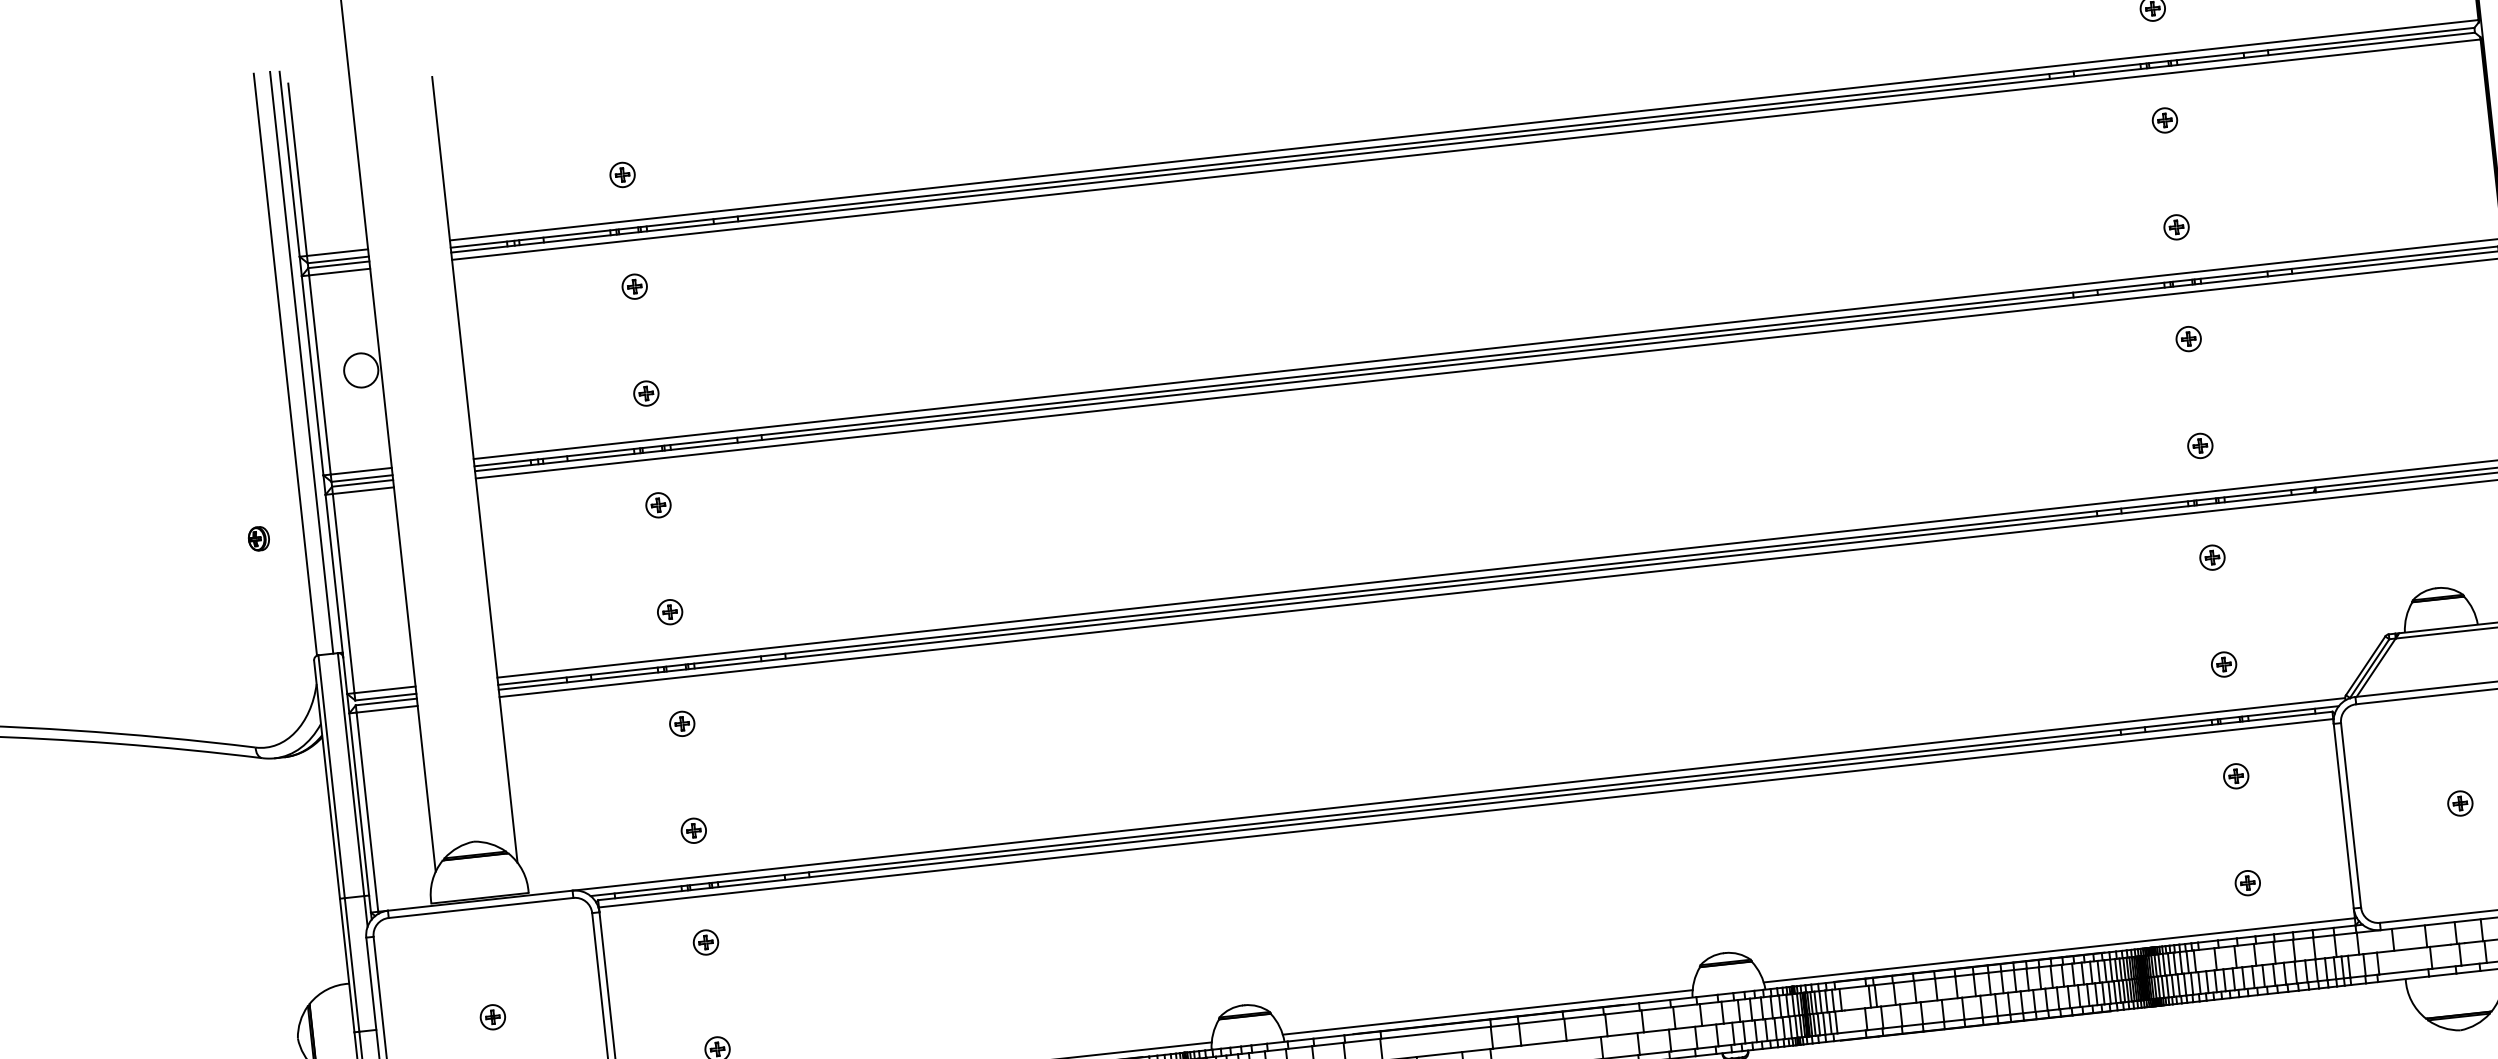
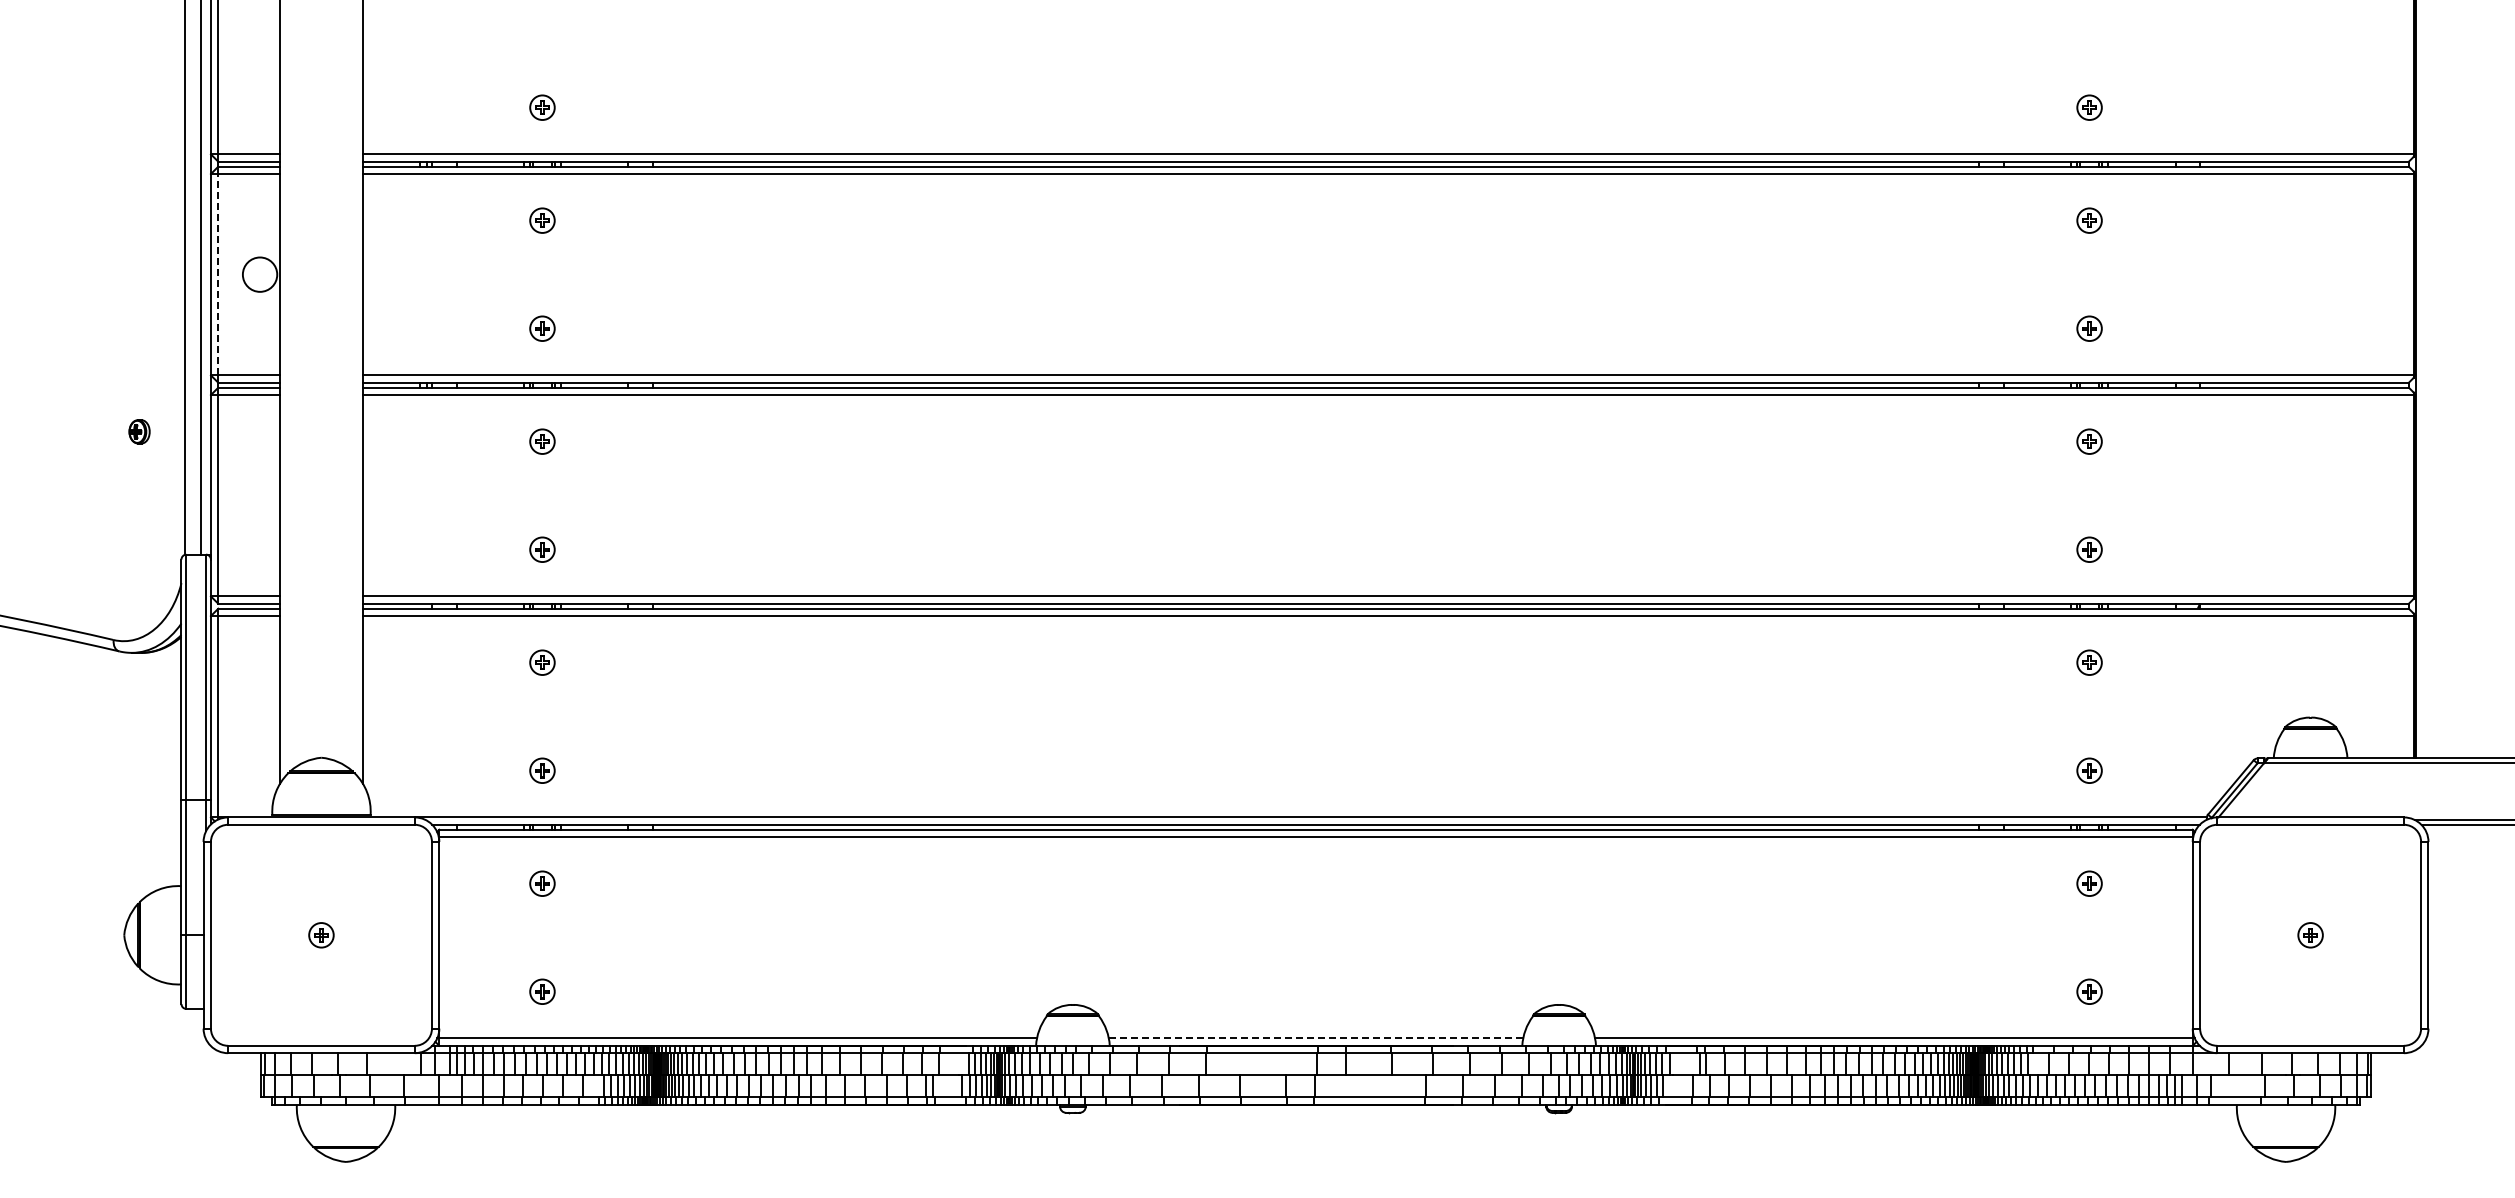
line: (320, 374) -> (218, 274), solid -> dashed
line: (1487, 1012) -> (1315, 1038), solid -> dashed

